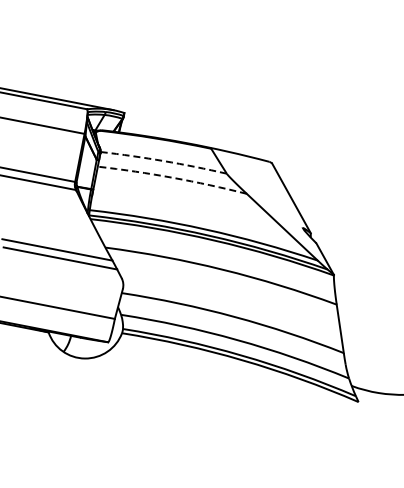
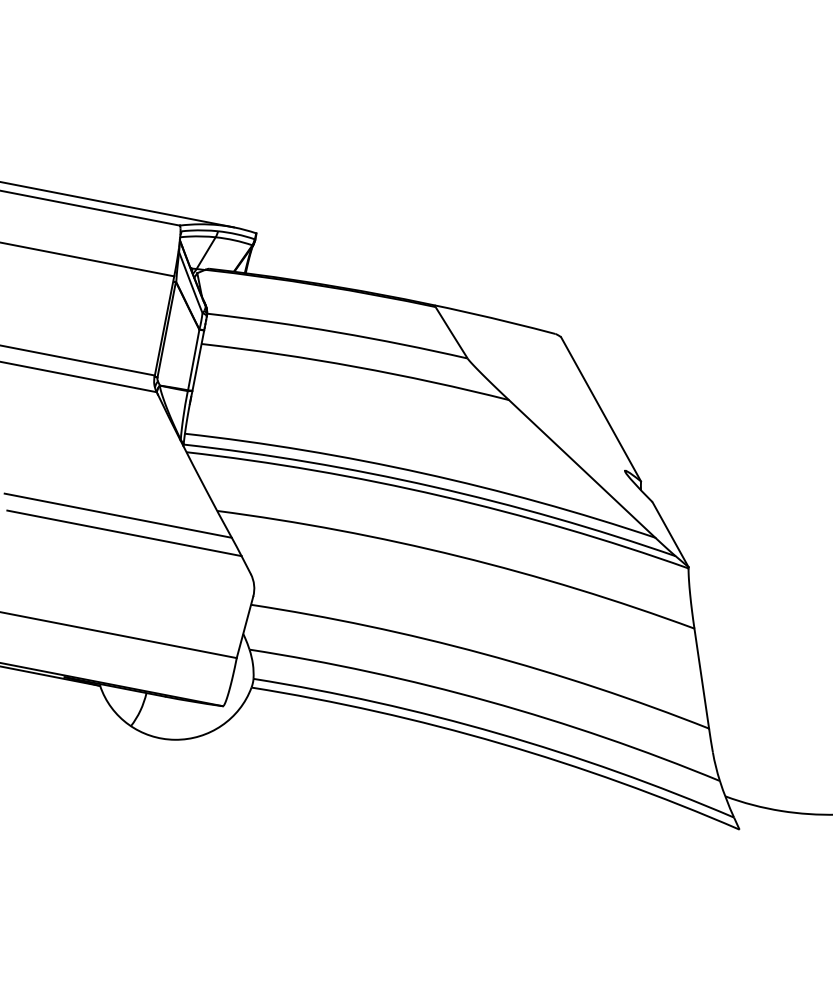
arc: (163, 161) -> (337, 333), dashed -> solid
arc: (172, 177) -> (355, 366), dashed -> solid

